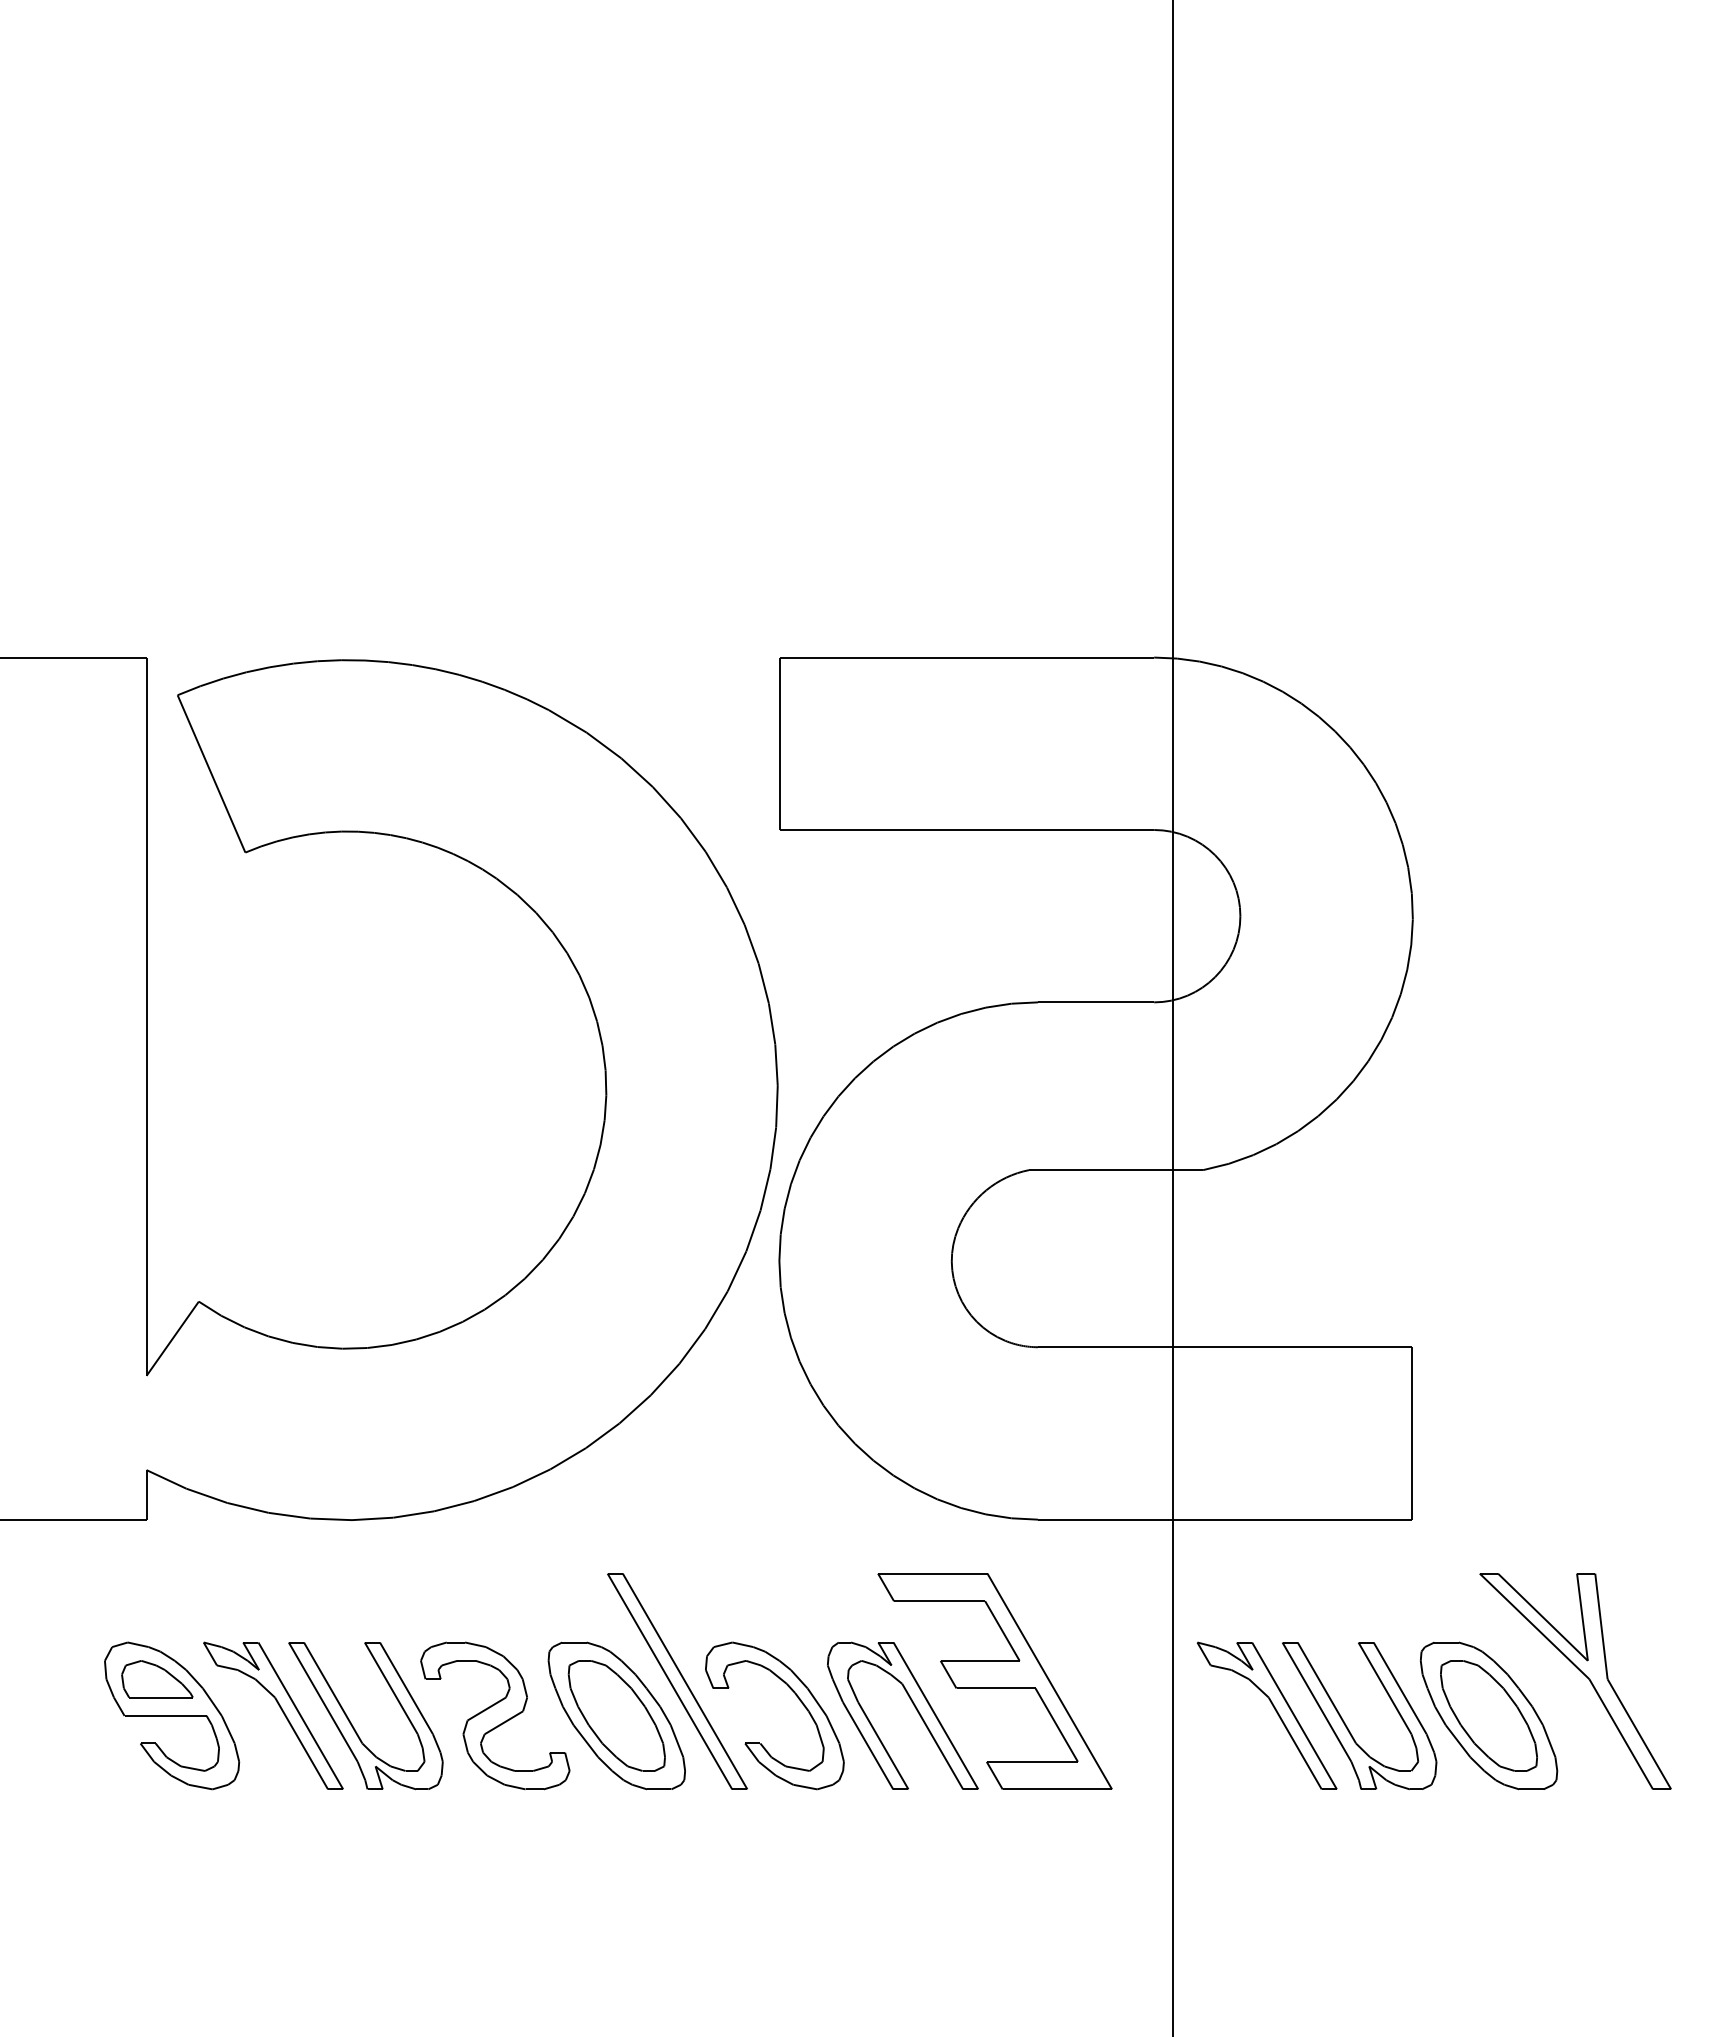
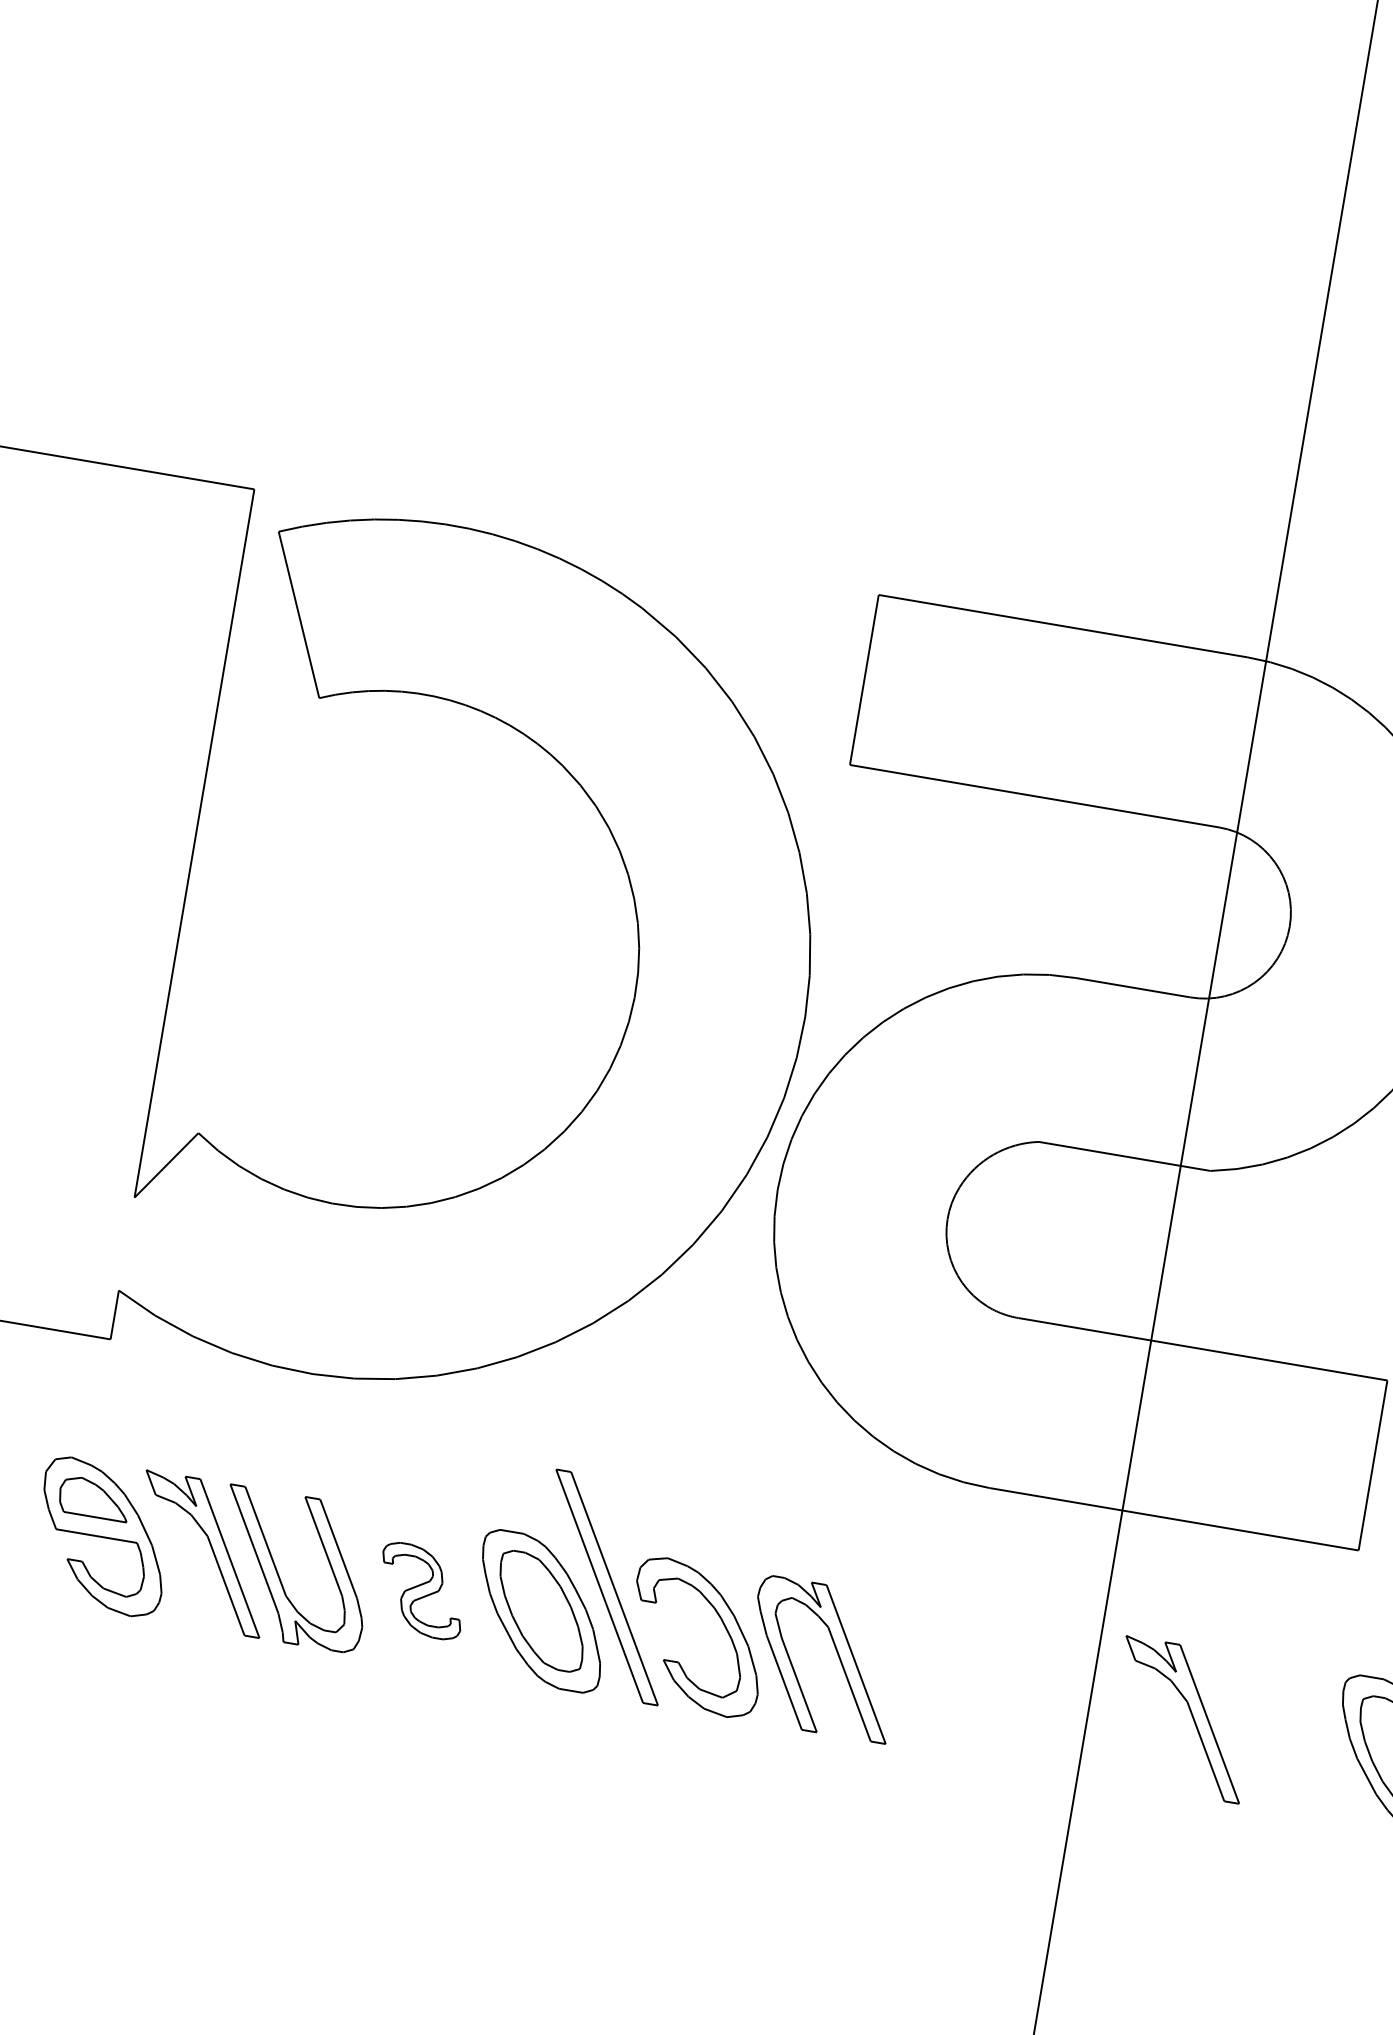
part: (994, 1681) -> (919, 1640), removed
part: (495, 1715) -> (421, 1590), size x0.6
part: (1346, 1724) -> (1259, 1741), removed

